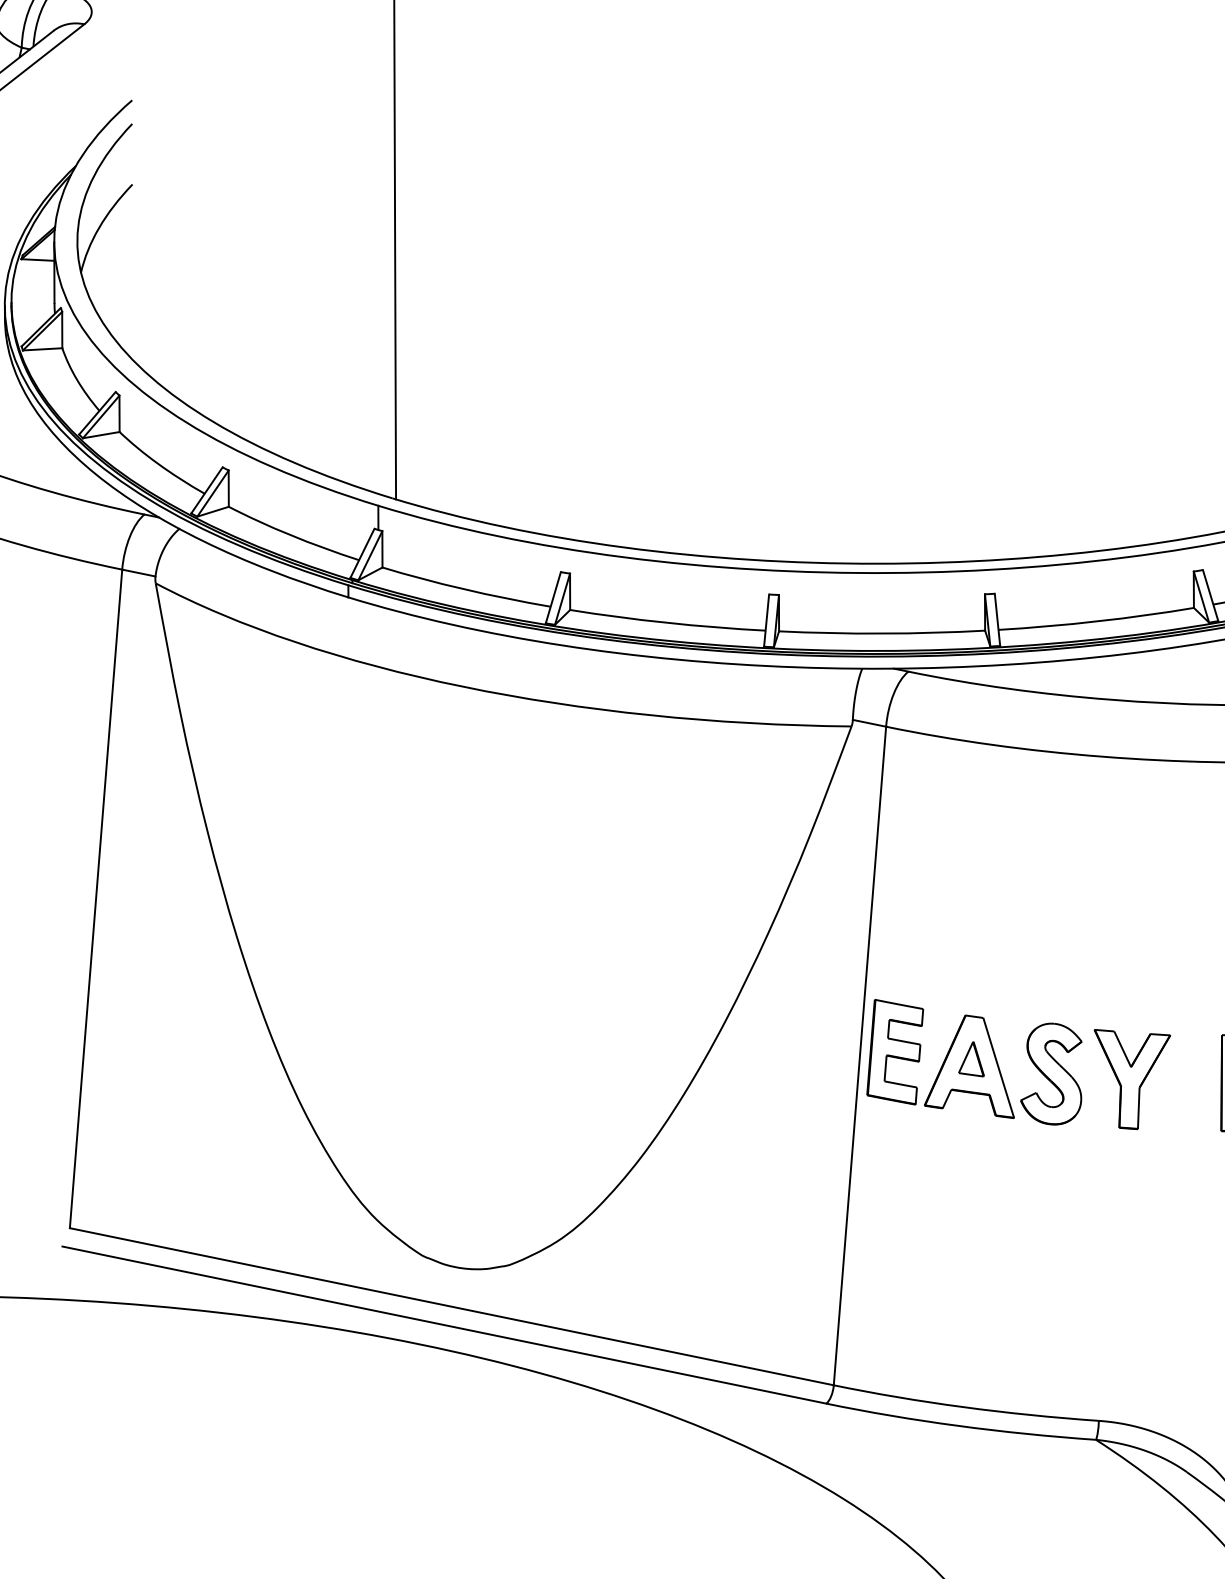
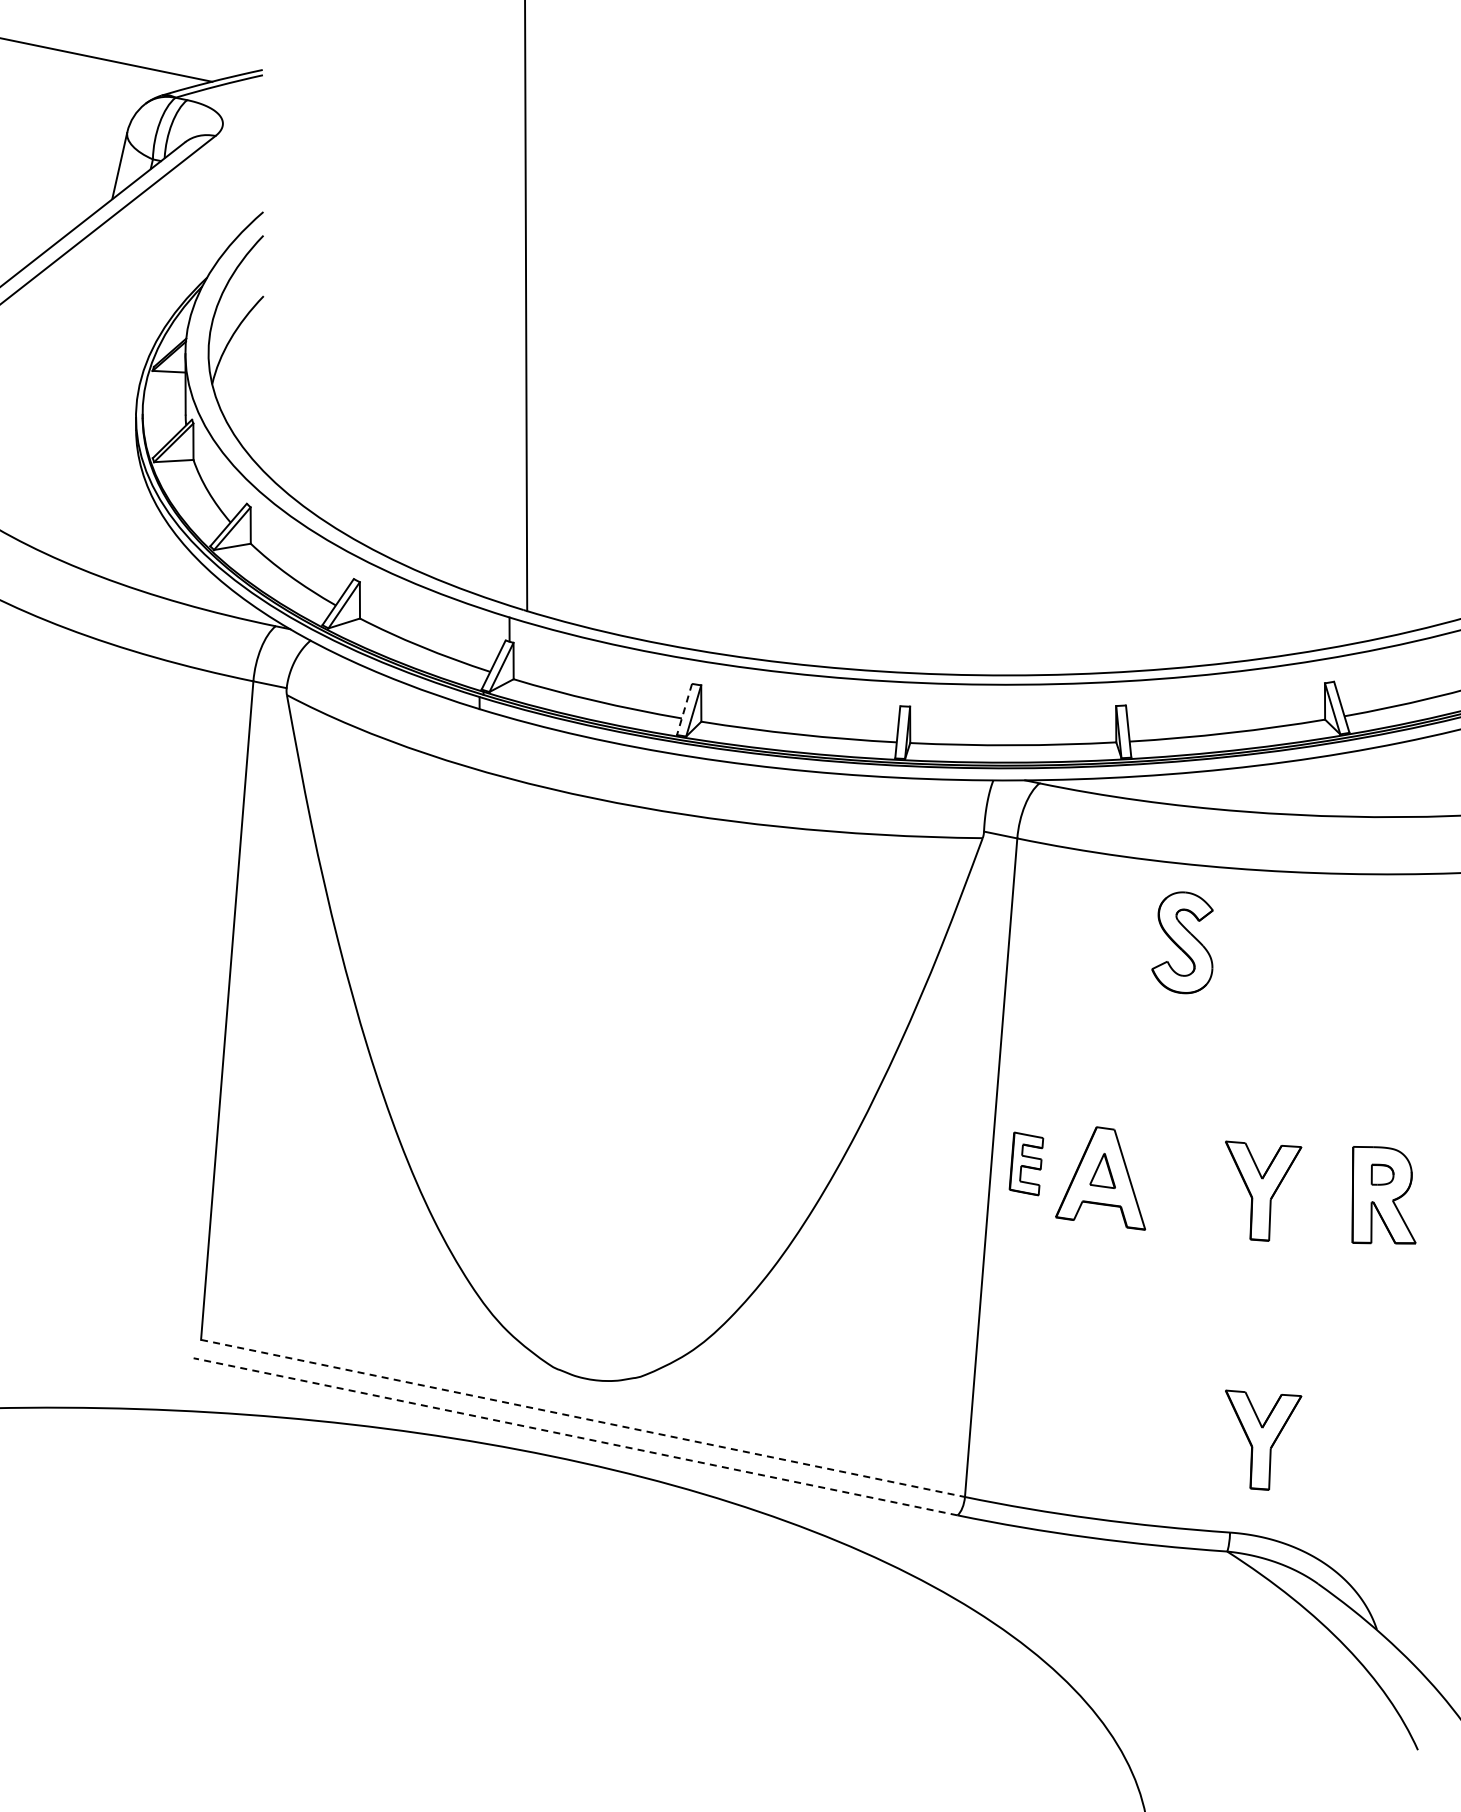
line: (553, 597) -> (684, 709), solid -> dashed
part: (895, 1051) -> (1026, 1163), size x0.6
part: (1051, 1073) -> (1182, 942), moved
line: (452, 1306) -> (583, 1418), solid -> dashed
line: (444, 1324) -> (575, 1436), solid -> dashed
part: (1132, 1327) -> (1263, 1439), added

